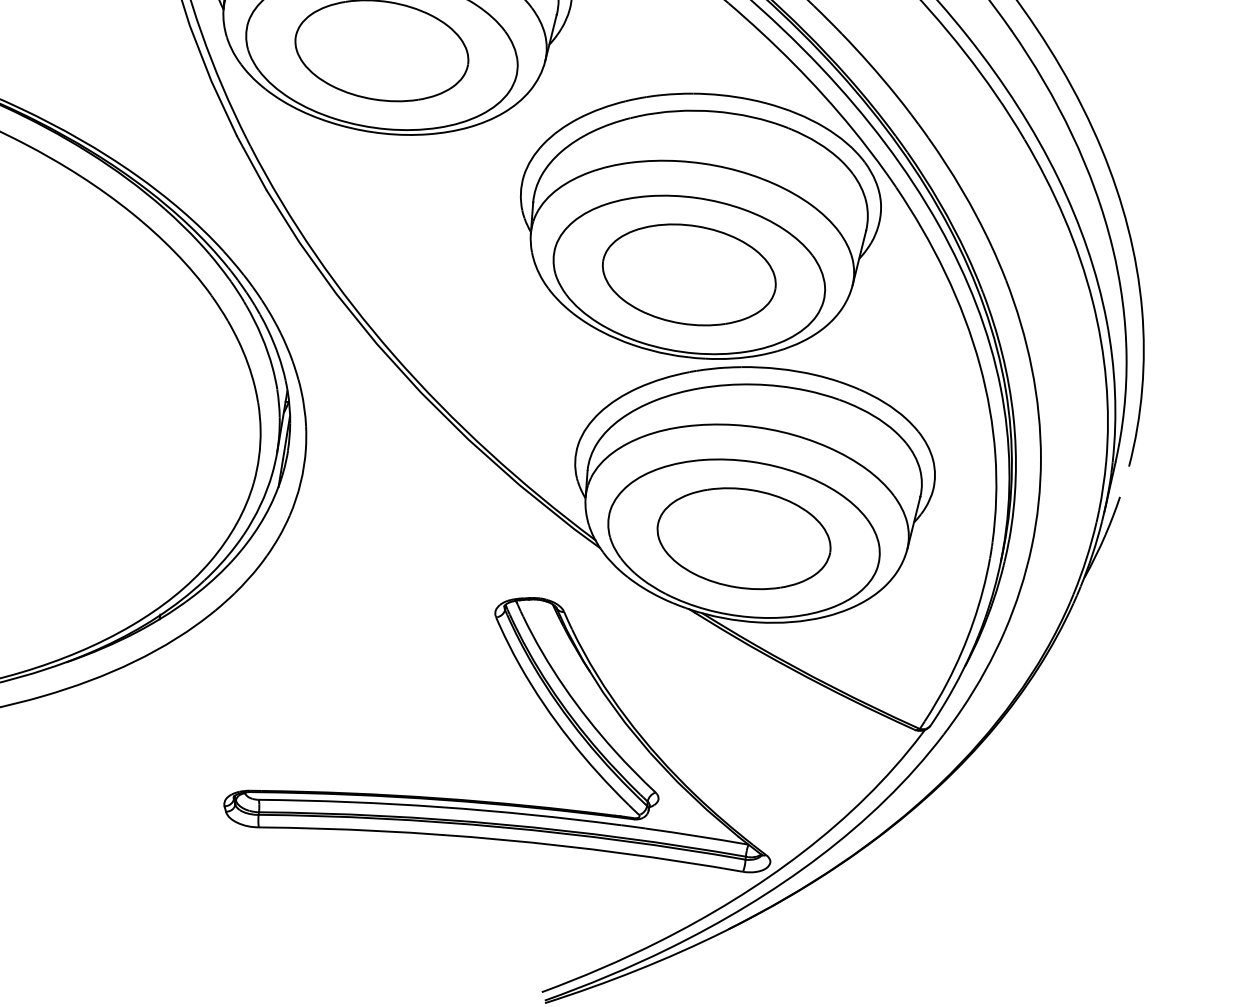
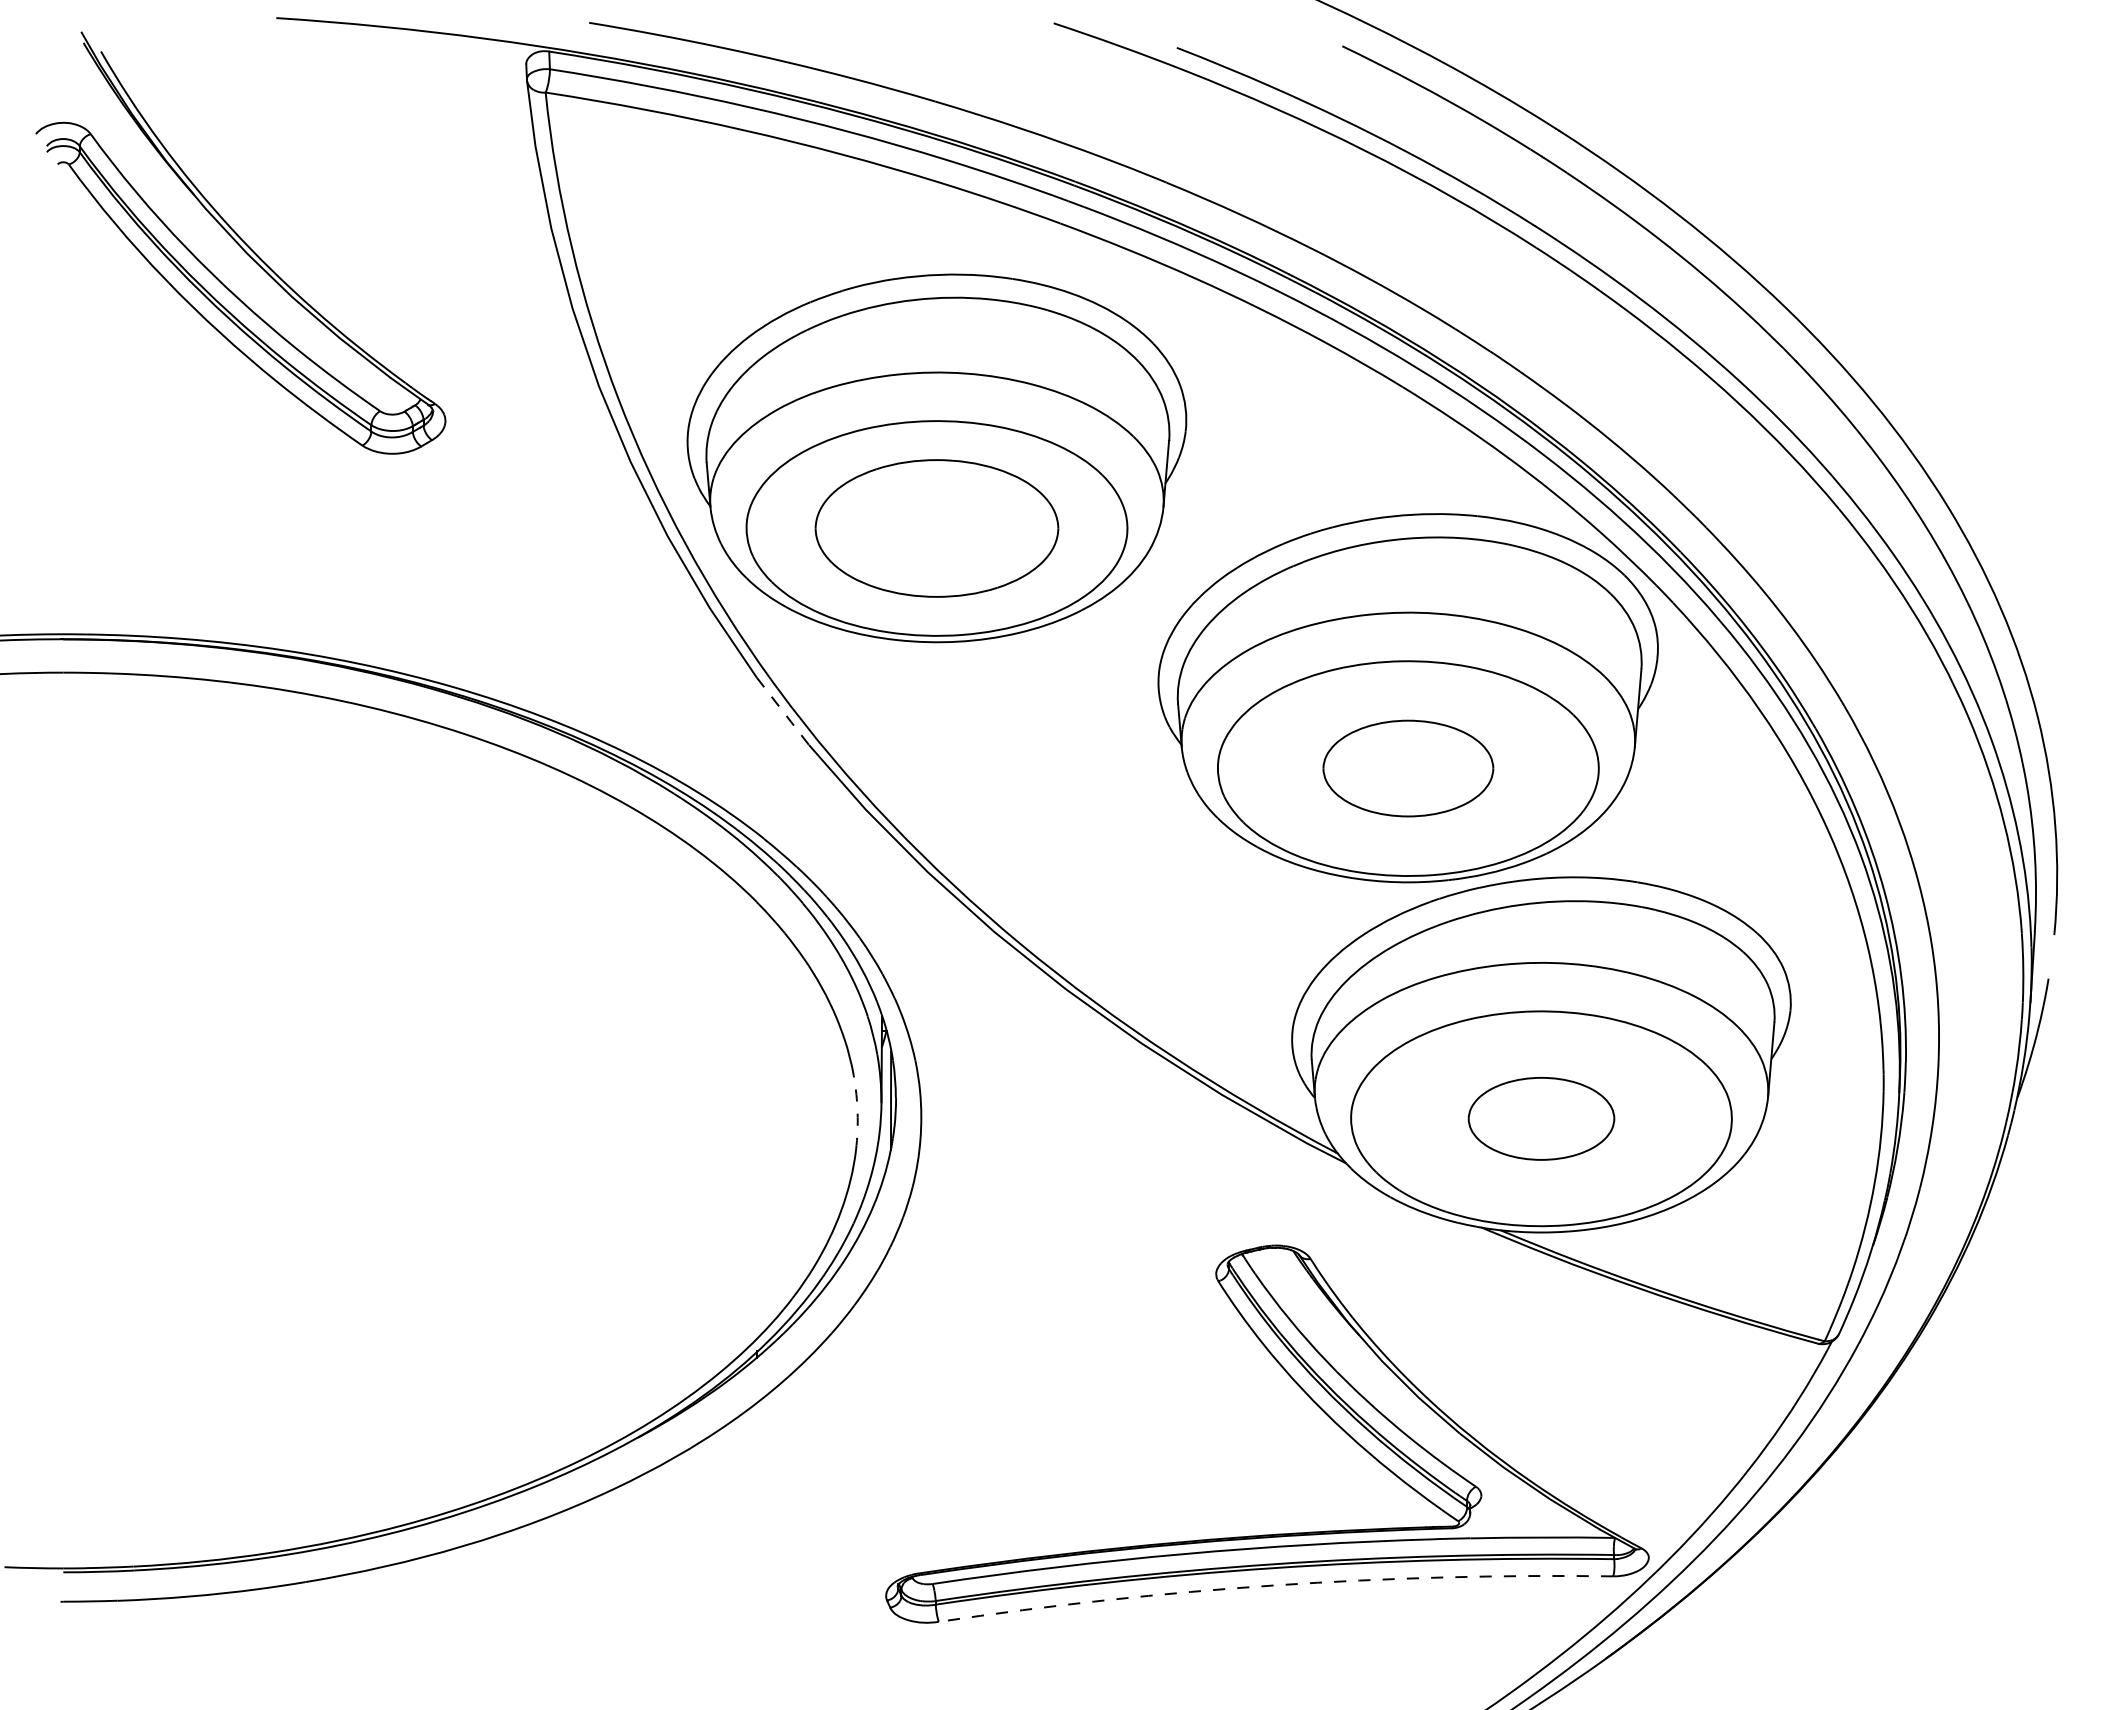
line: (251, 163) -> (782, 711), solid -> dashed
part: (689, 274) -> (1408, 768), size x0.7
arc: (259, 456) -> (857, 1112), solid -> dashed
part: (744, 538) -> (1541, 1118), size x0.6
arc: (501, 839) -> (1274, 1585), solid -> dashed

